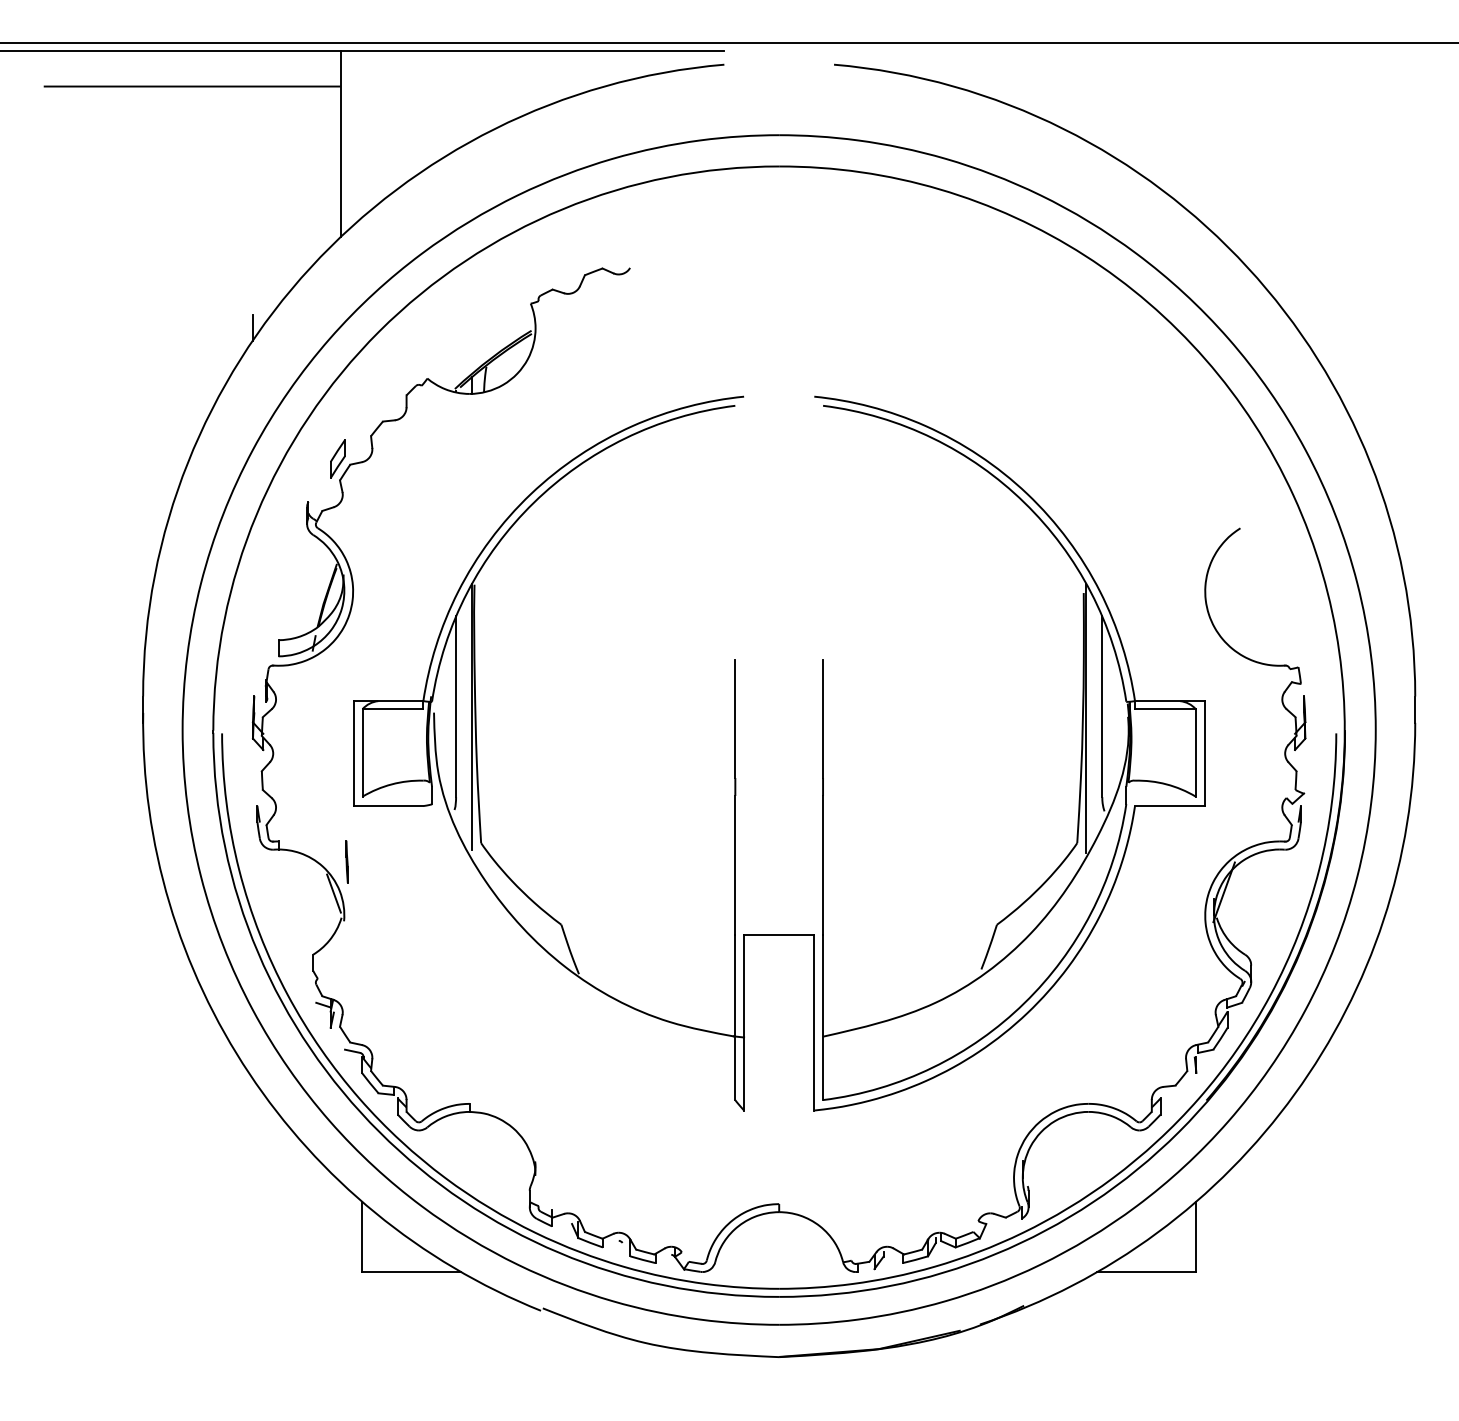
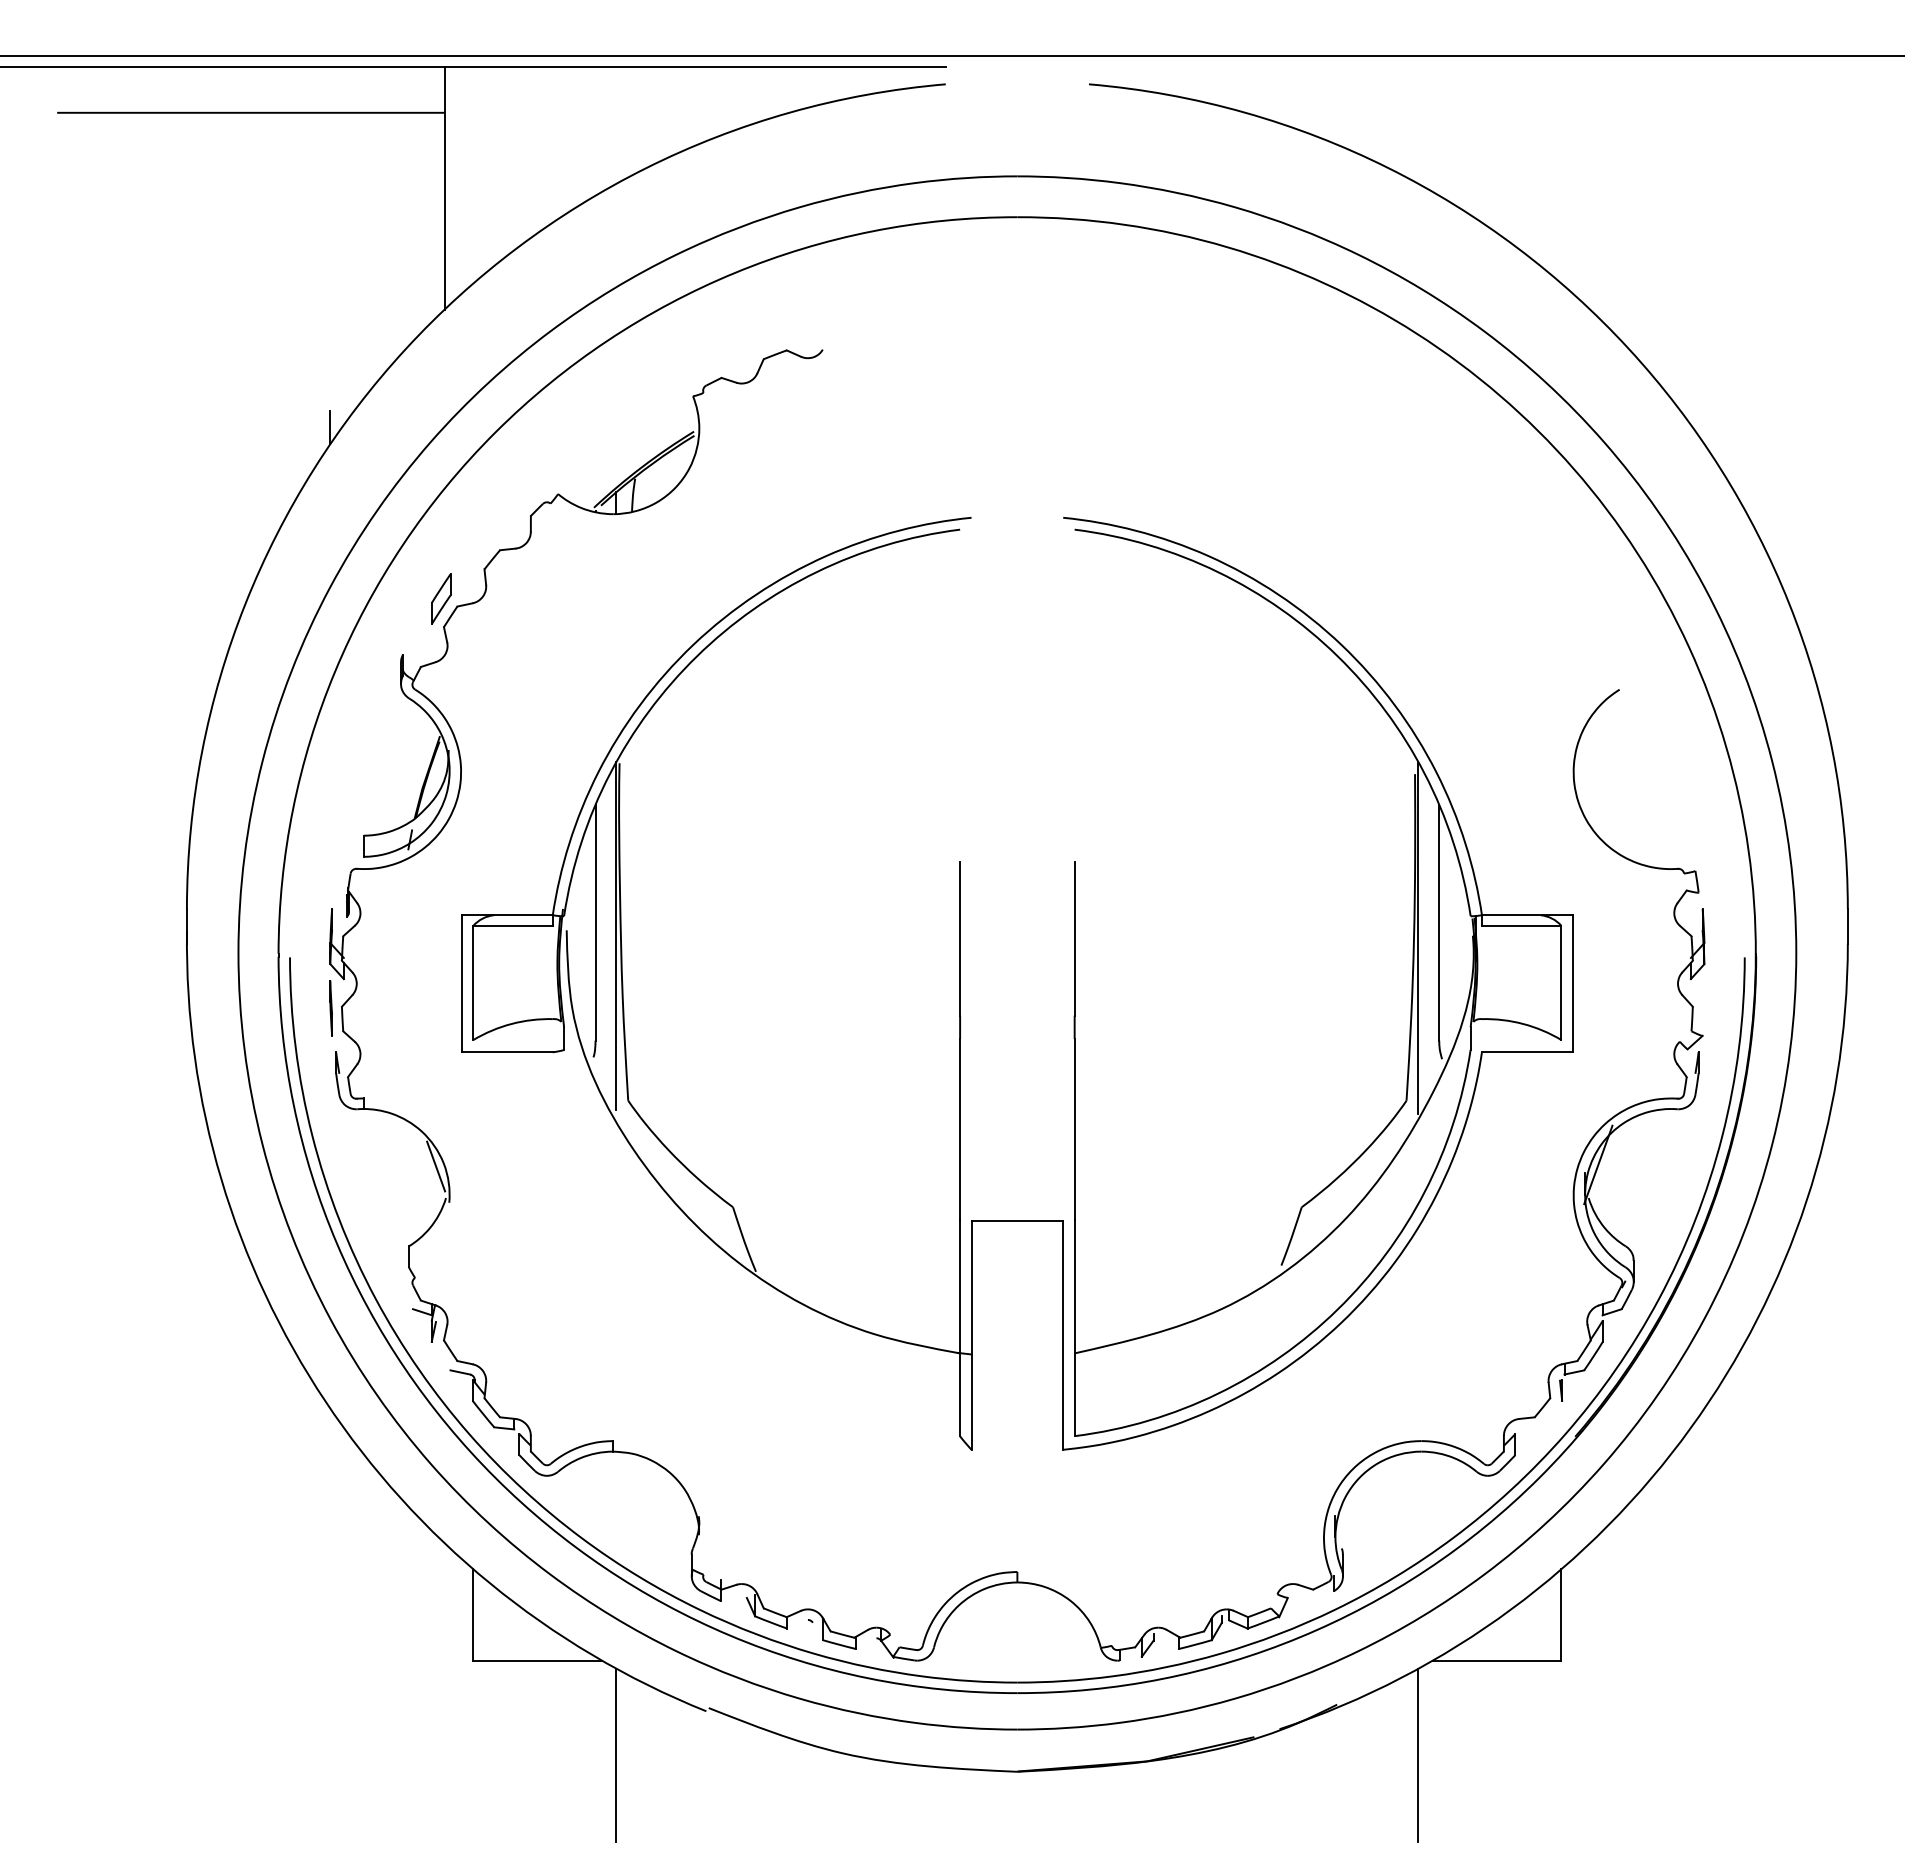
line: (346, 862) -> (330, 1008), moved
line: (472, 1344) -> (616, 1755), added
line: (1086, 1344) -> (1418, 1755), added

